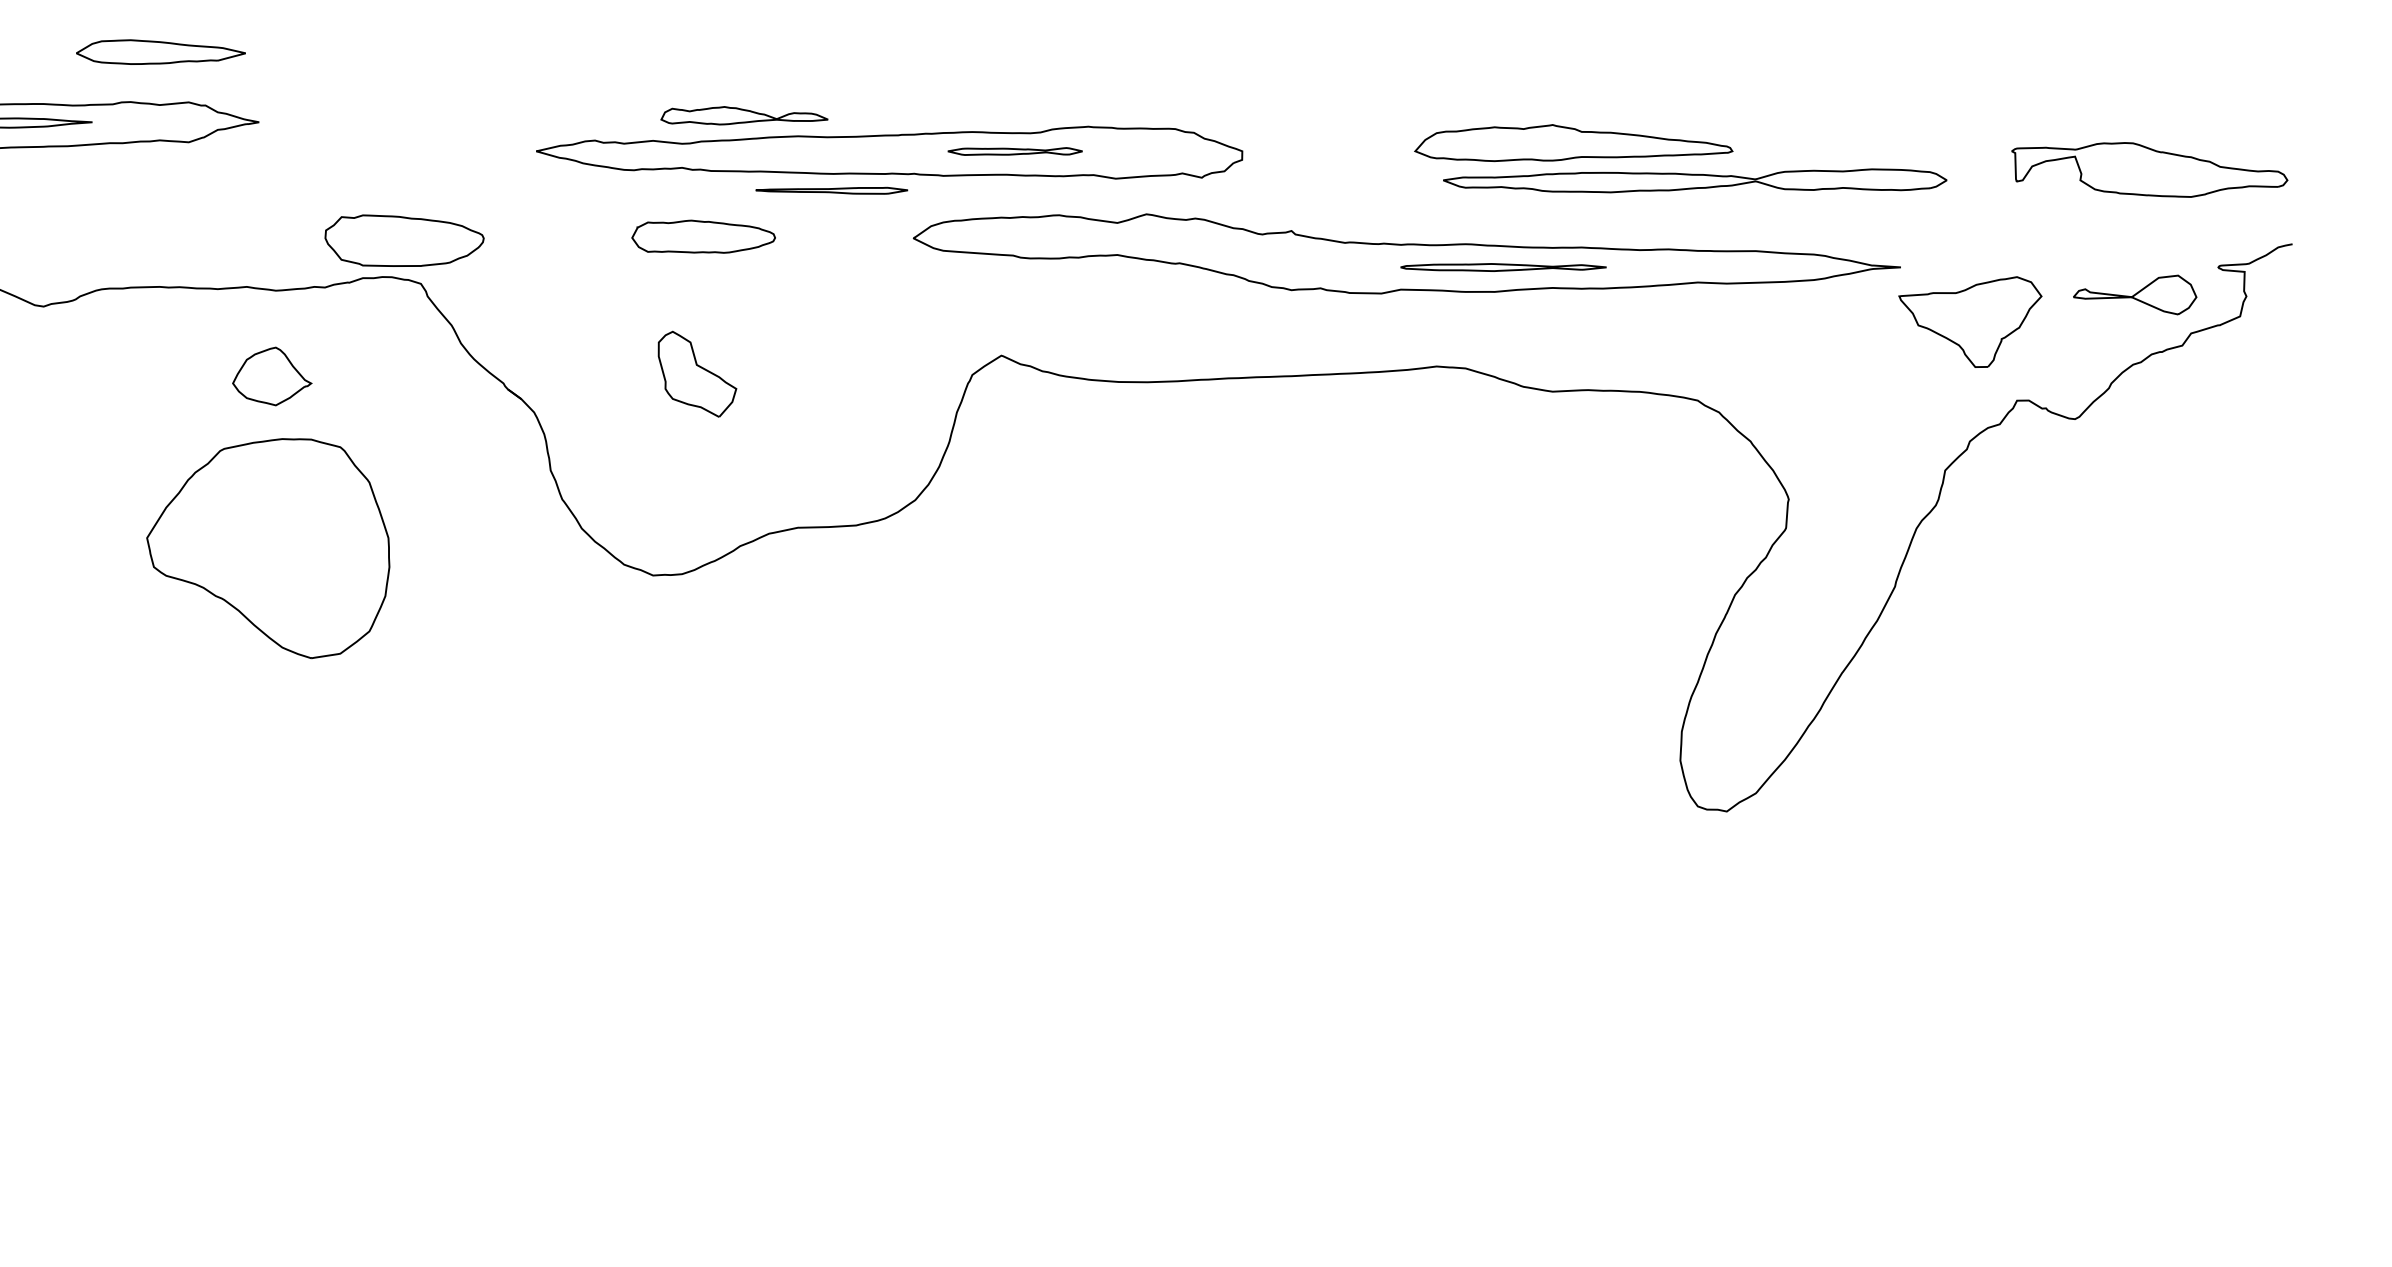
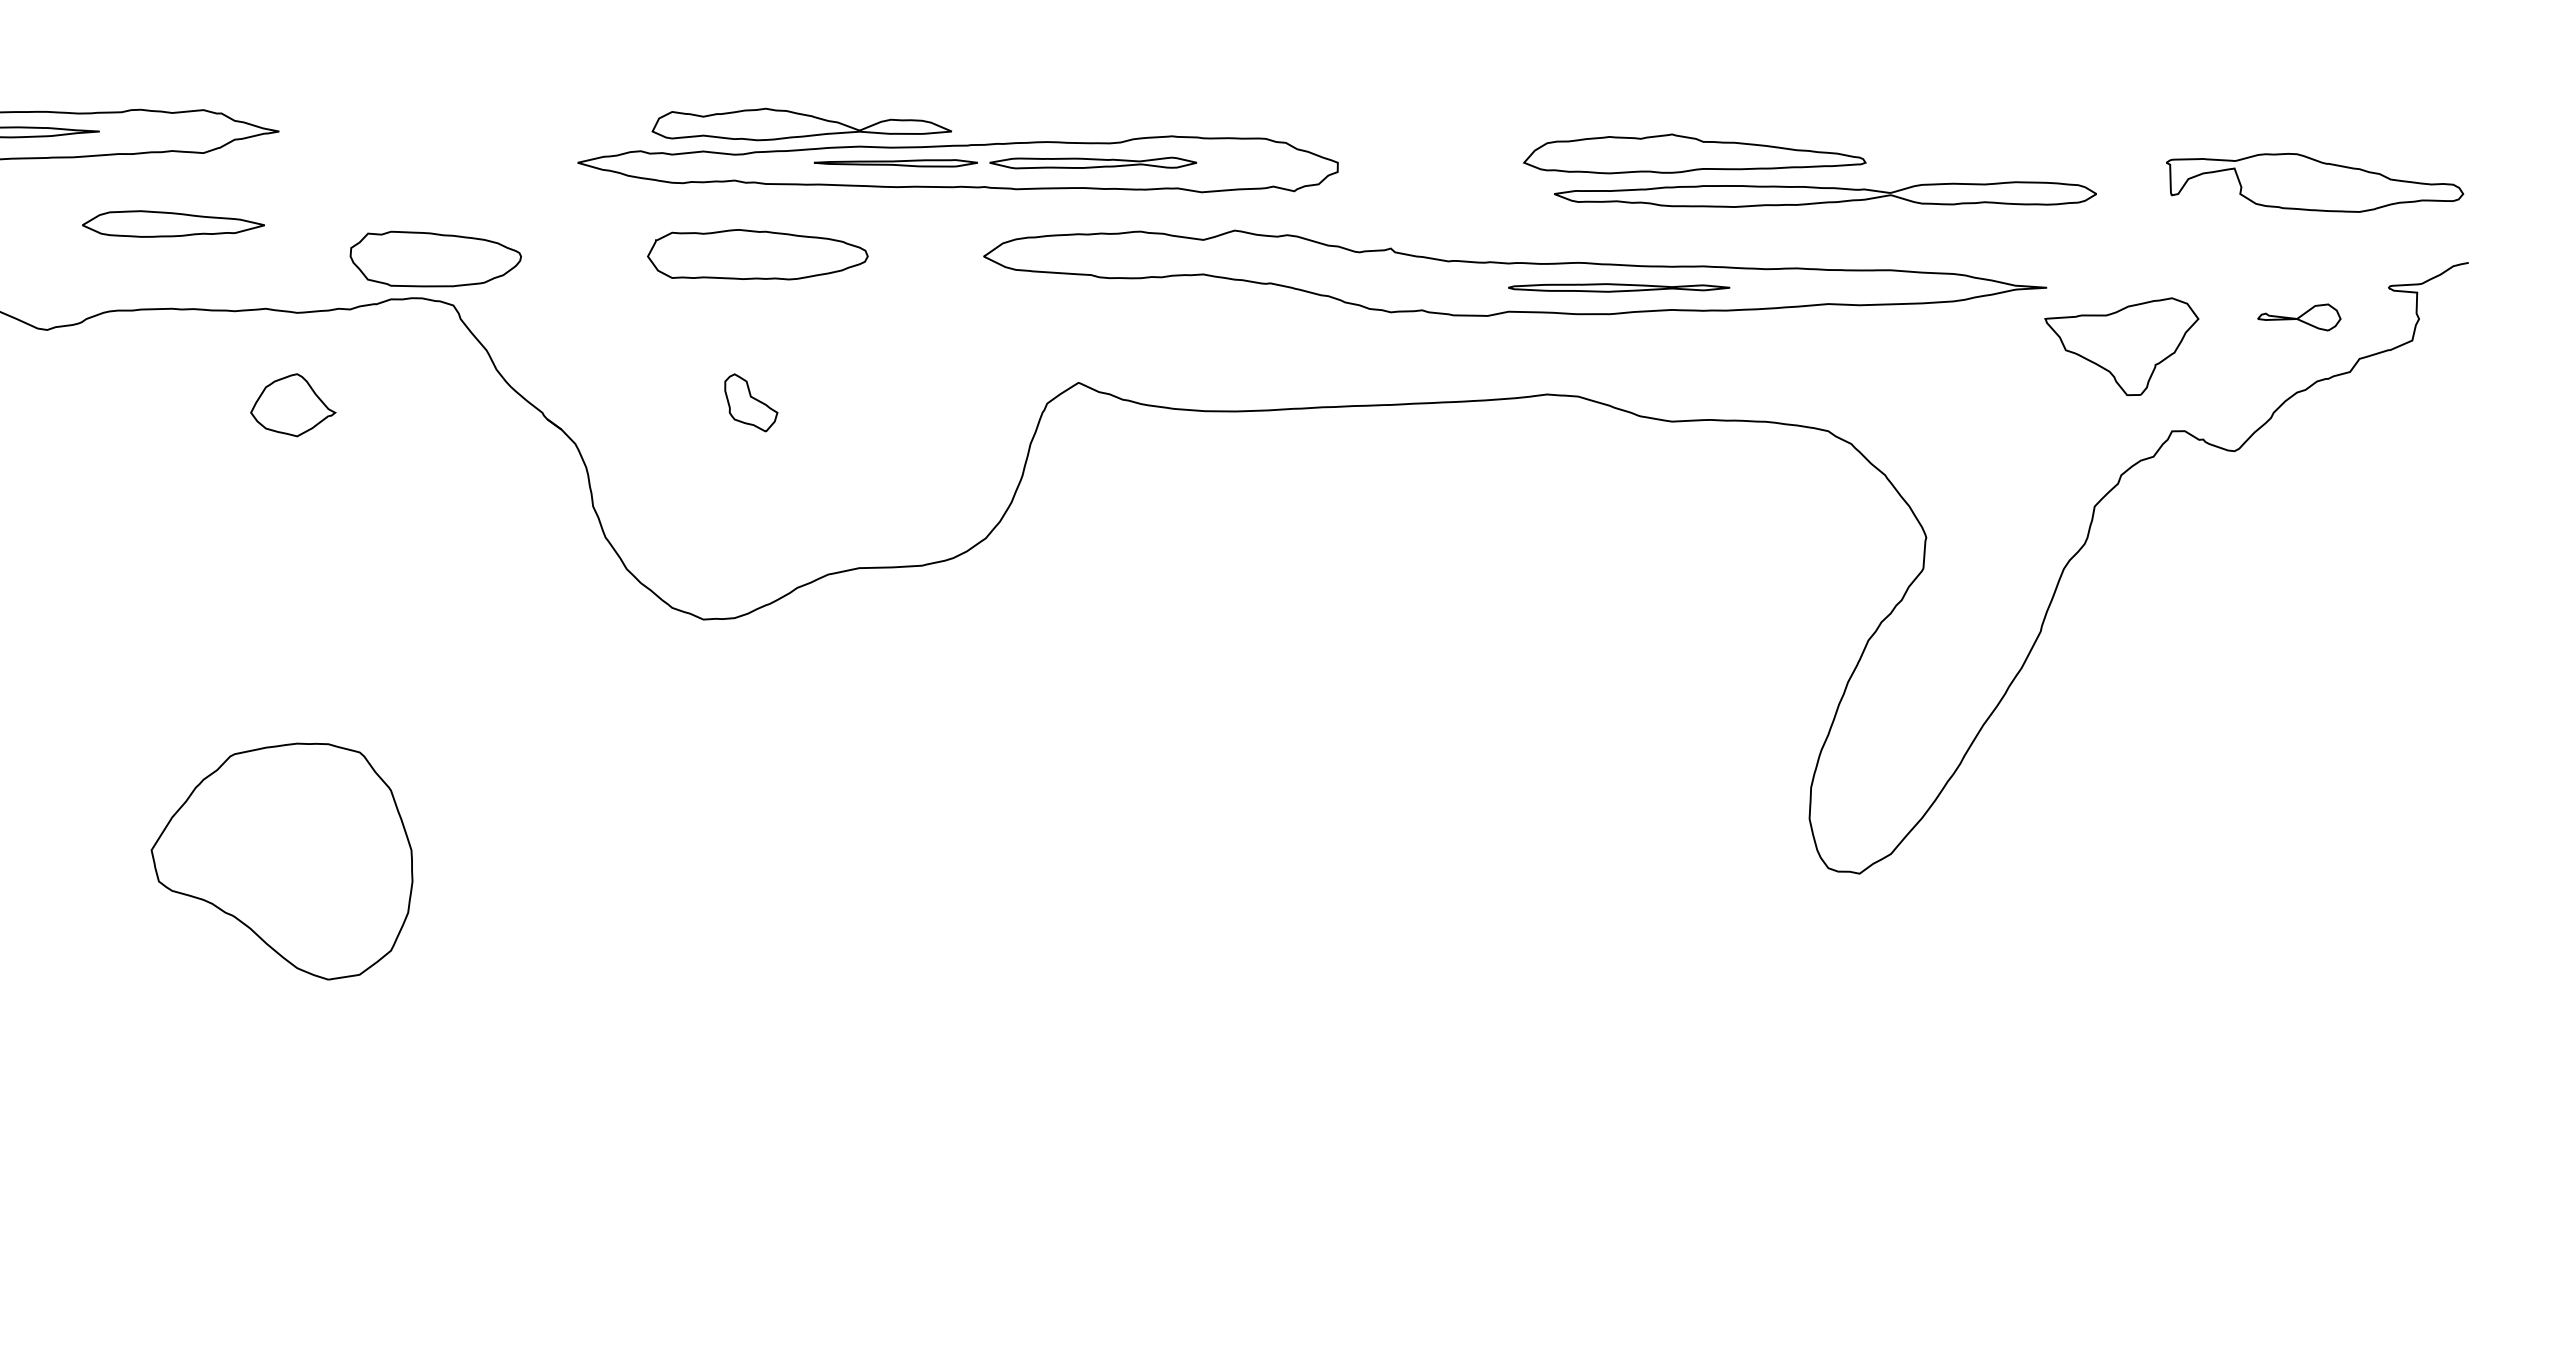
part: (160, 51) -> (173, 223), moved
part: (744, 115) -> (801, 124), size x1.67
part: (1015, 151) -> (1093, 162), size x1.43
part: (831, 190) -> (895, 163), moved
part: (703, 236) -> (757, 254), size x1.43
part: (2135, 294) -> (2299, 317), size x0.62
part: (697, 373) -> (751, 402), size x0.62
part: (267, 548) -> (281, 861), moved

